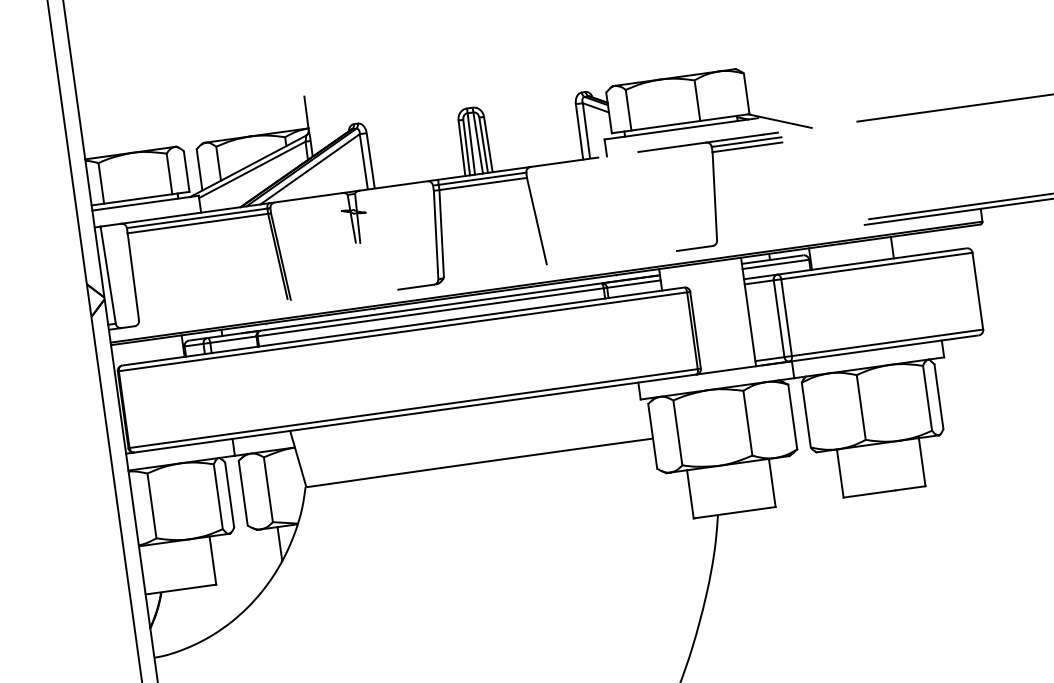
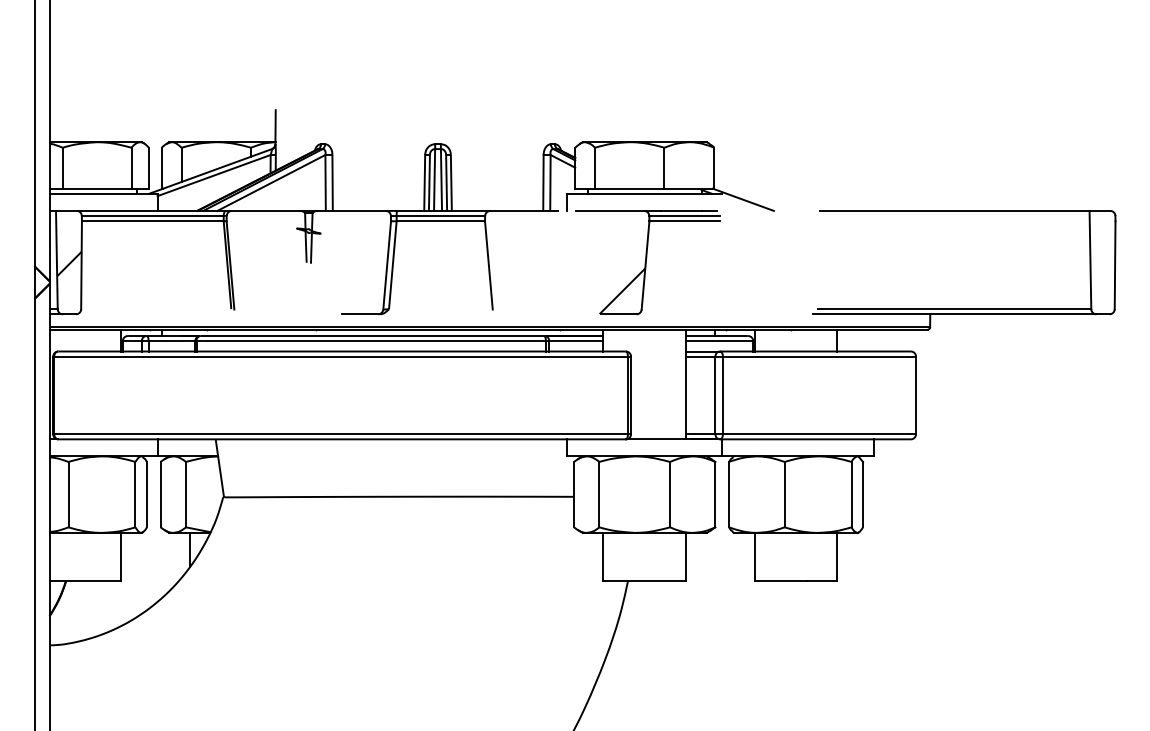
part: (716, 193) -> (647, 262), moved
hatch: (121, 276) -> (69, 263), added

